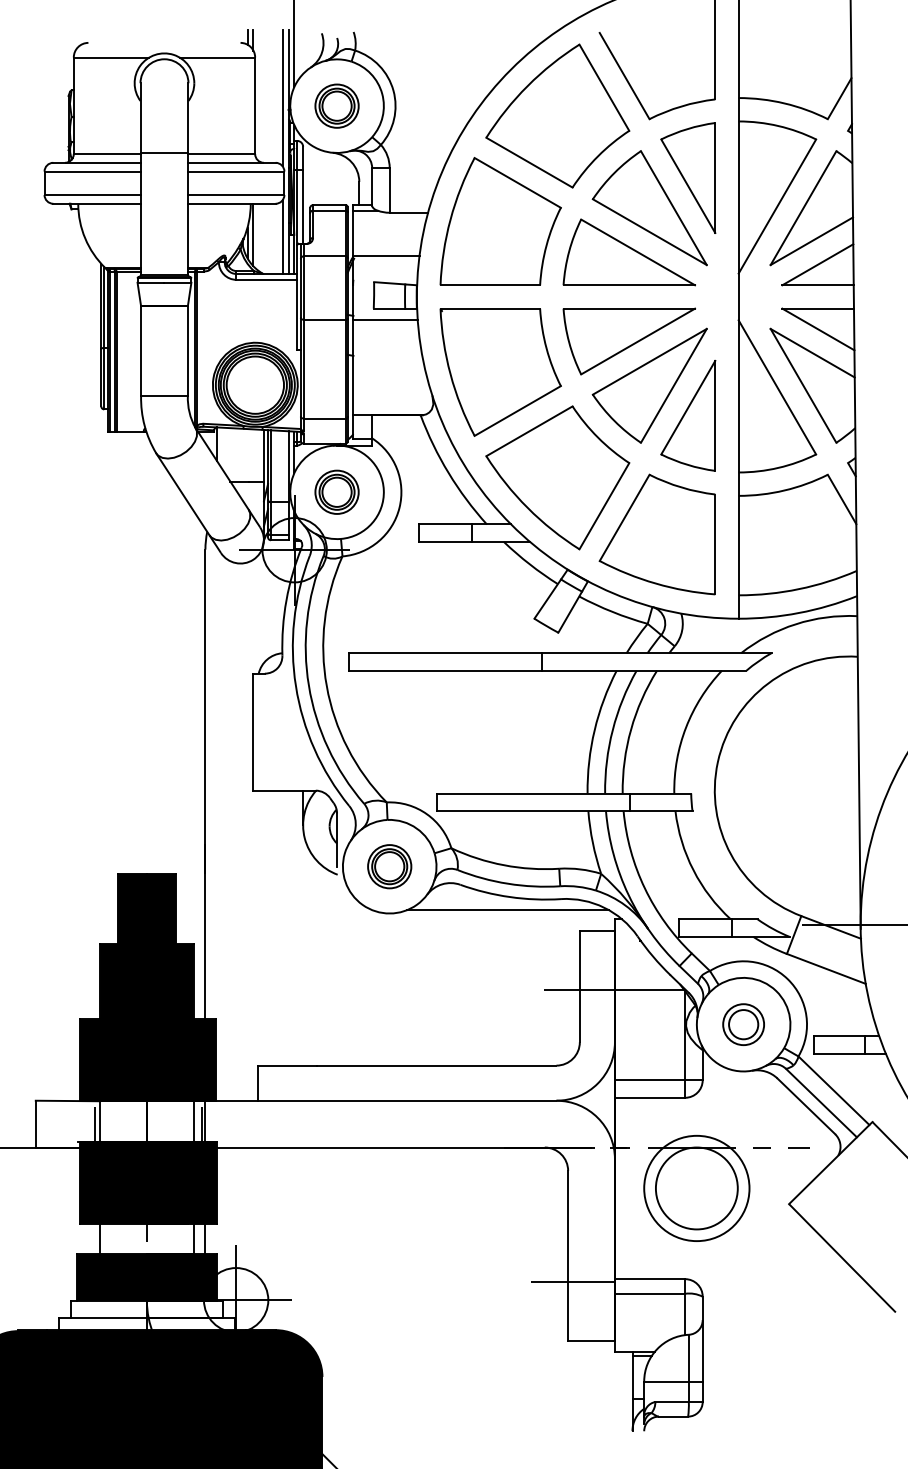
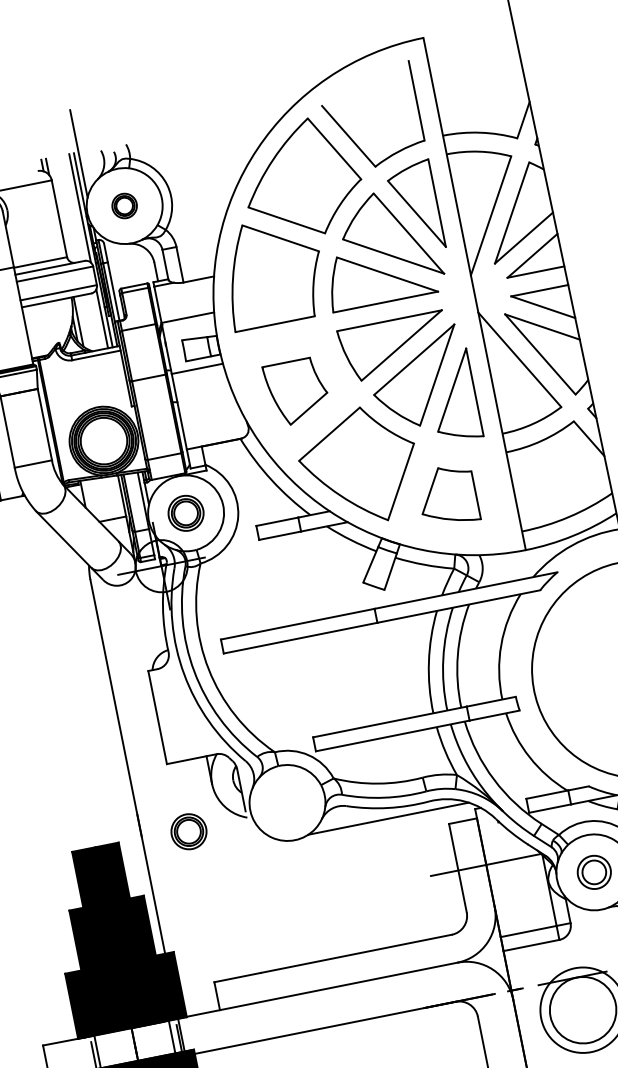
part: (336, 105) -> (124, 205), size x0.7
part: (500, 372) -> (297, 392), size x0.6
part: (656, 534) -> (447, 496), size x0.6
part: (389, 866) -> (188, 831), moved

